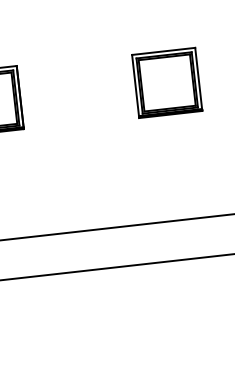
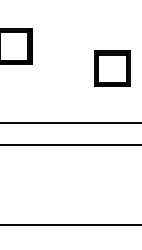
part: (167, 82) -> (112, 68), moved

